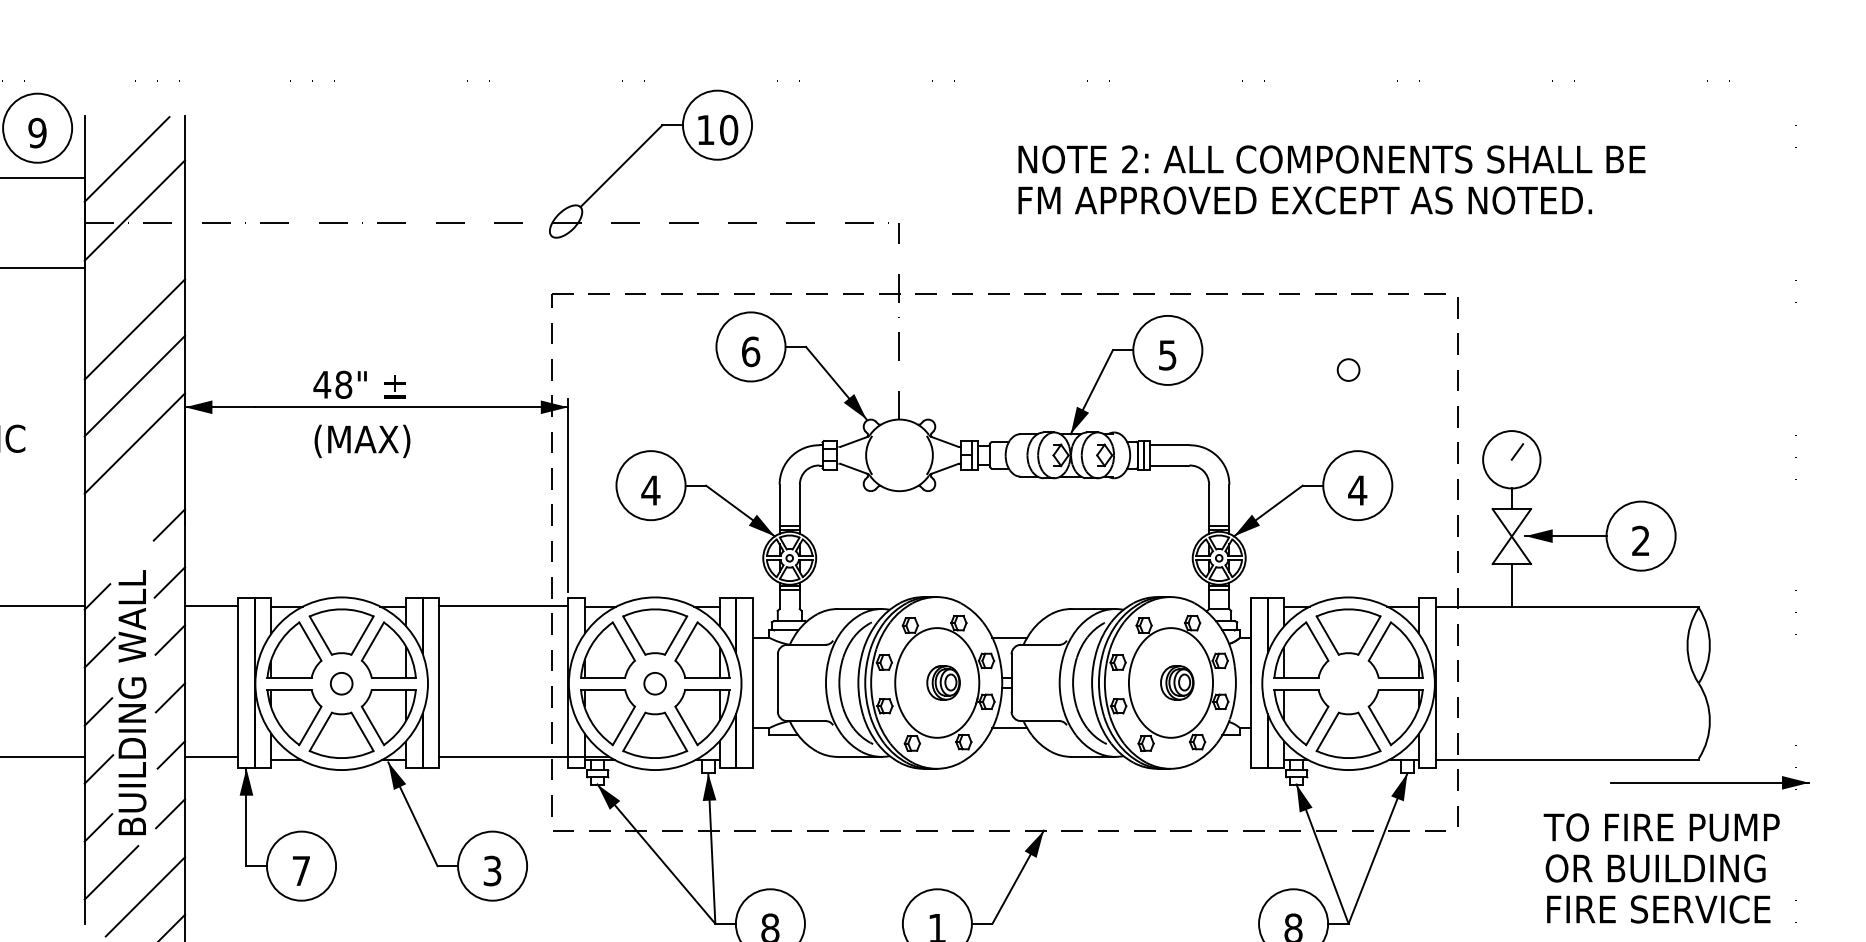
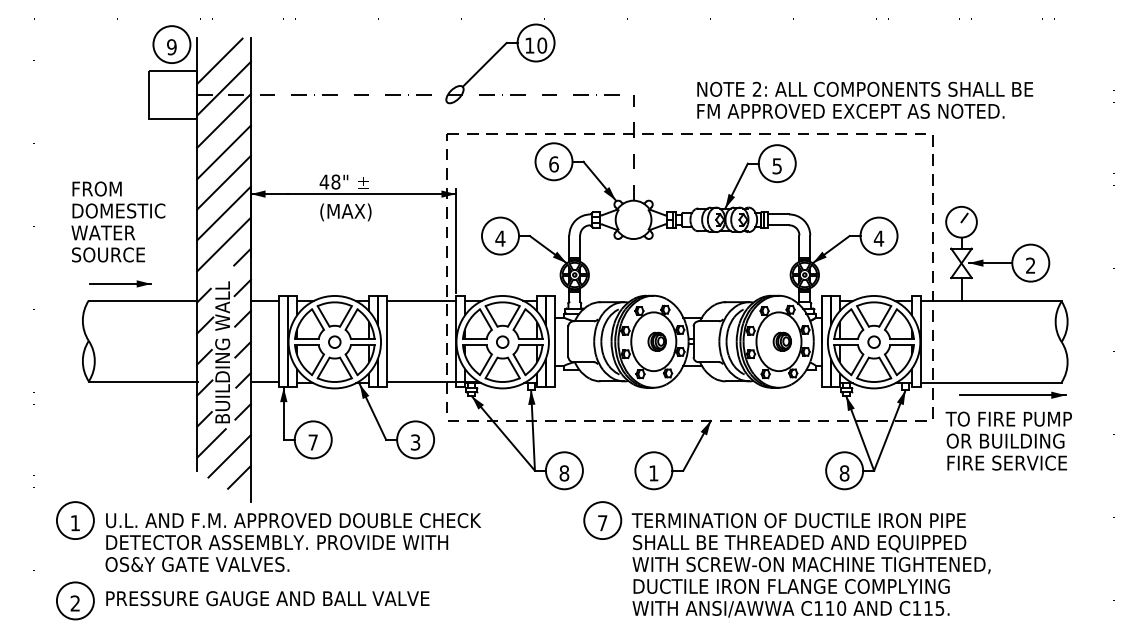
text: (1332, 178) -> (865, 99), moved
line: (133, 269) -> (223, 120), added
circle: (1347, 368) -> (873, 341), moved
line: (133, 501) -> (223, 244), added
part: (1709, 781) -> (1012, 394), moved
text: (1661, 867) -> (1008, 440), moved

